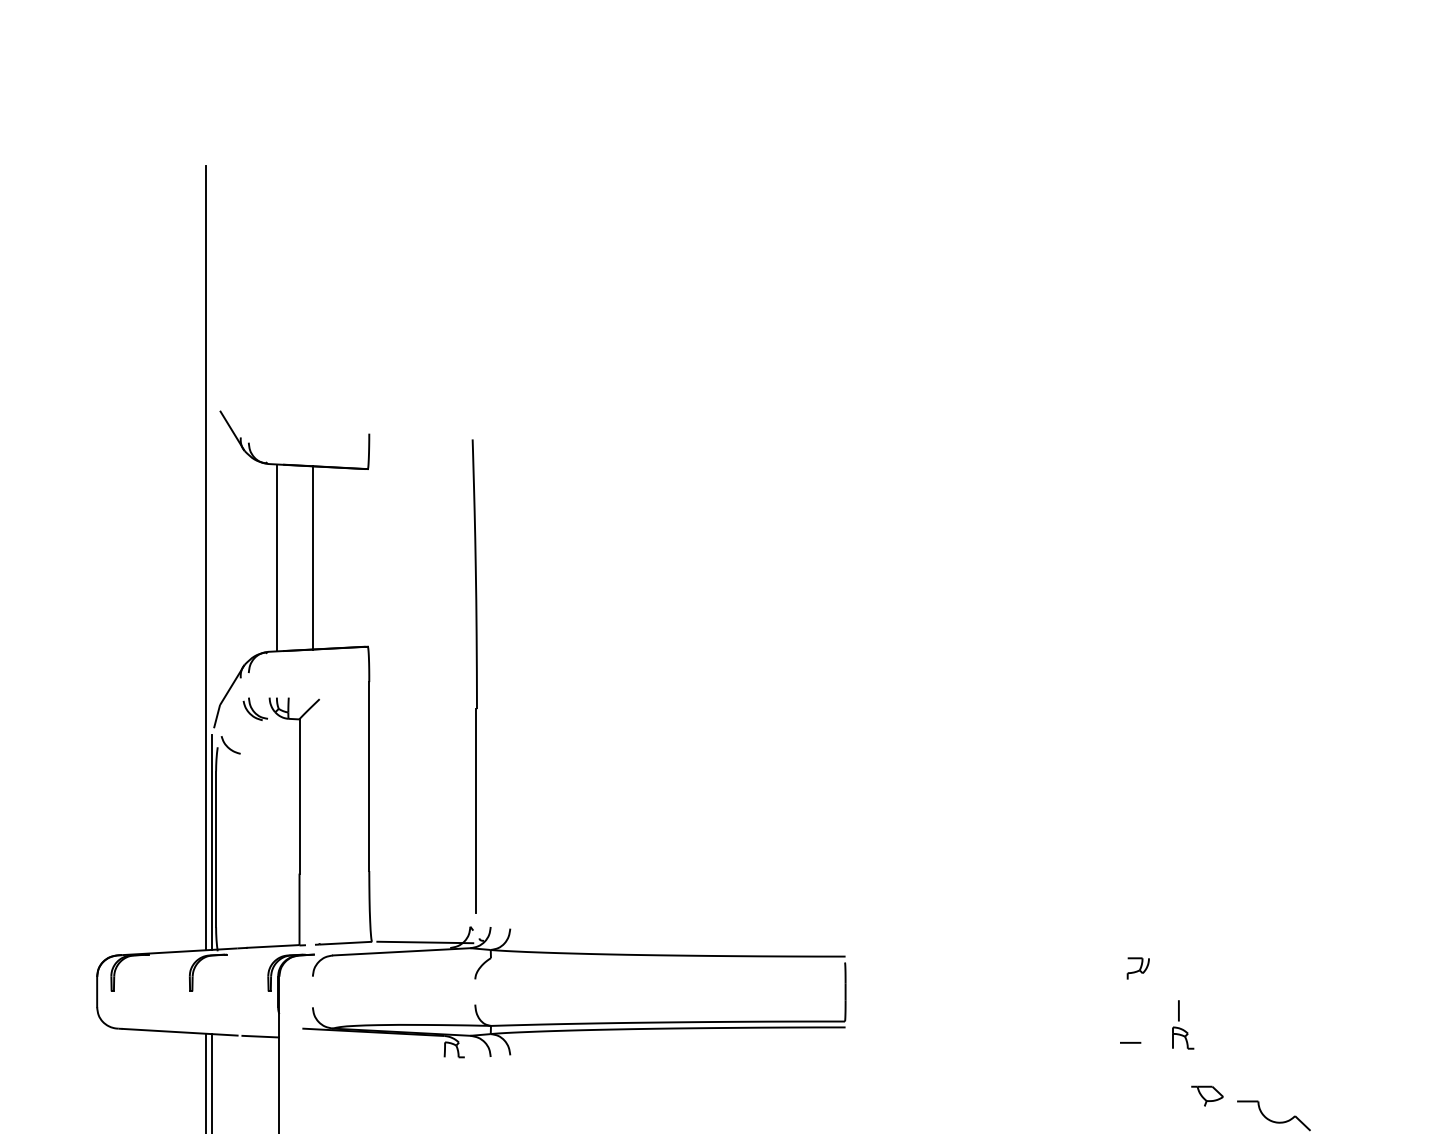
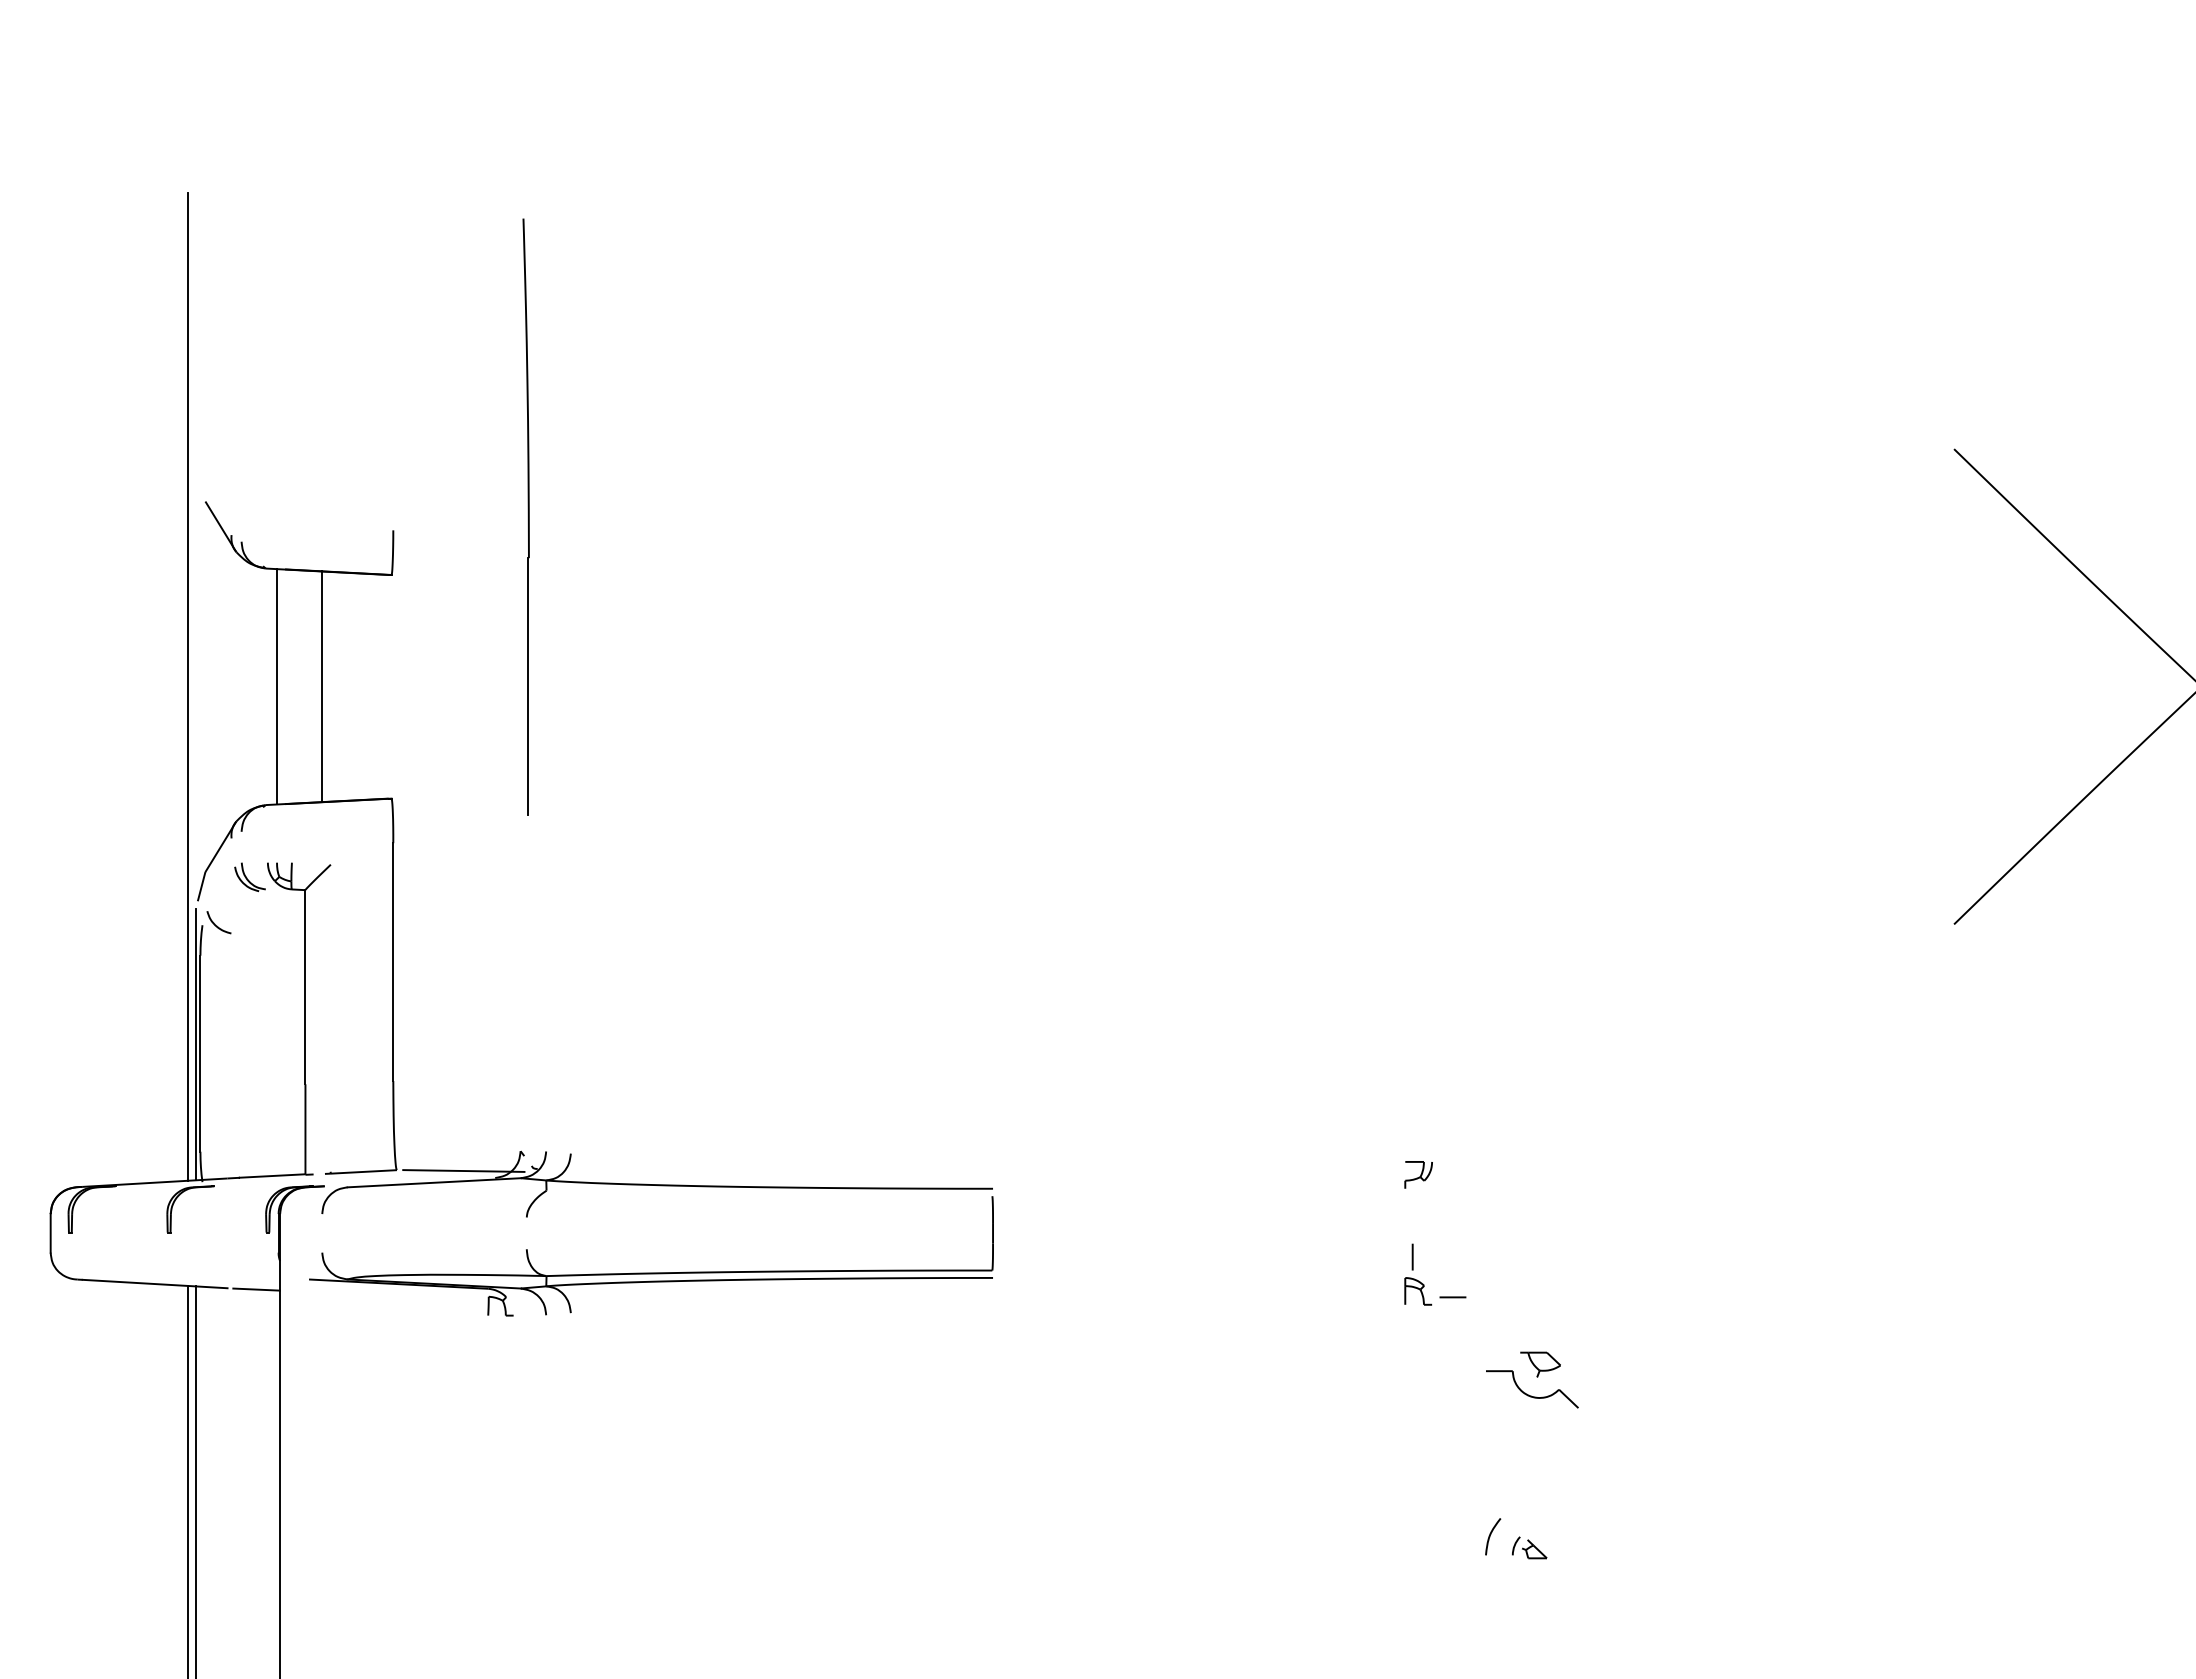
part: (474, 676) -> (525, 516), moved
part: (1138, 968) -> (1418, 1174), moved
line: (1130, 1042) -> (1452, 1297), moved
part: (1207, 1096) -> (1540, 1364), moved

